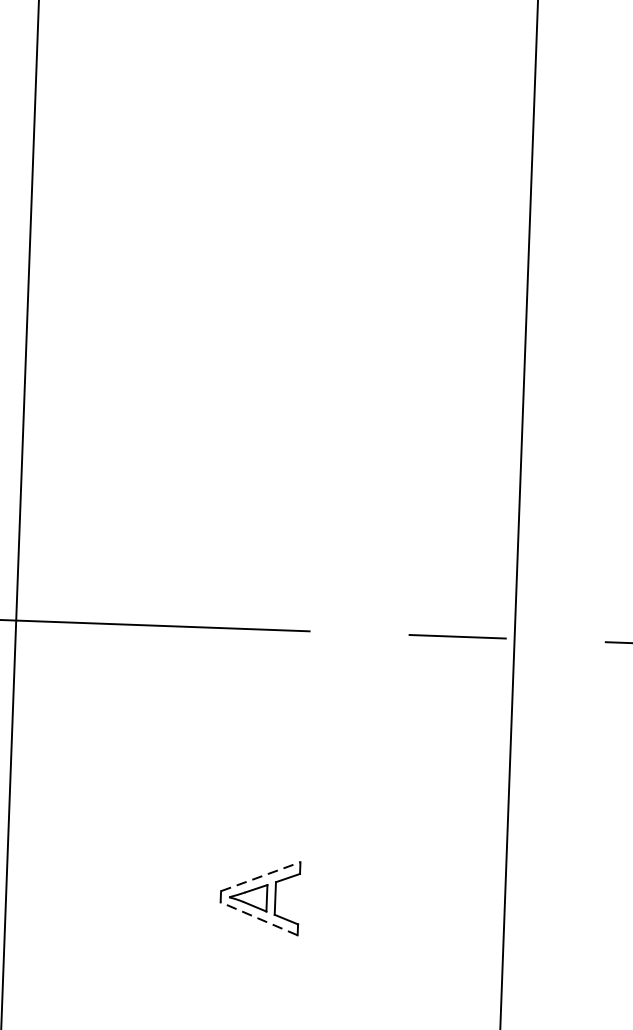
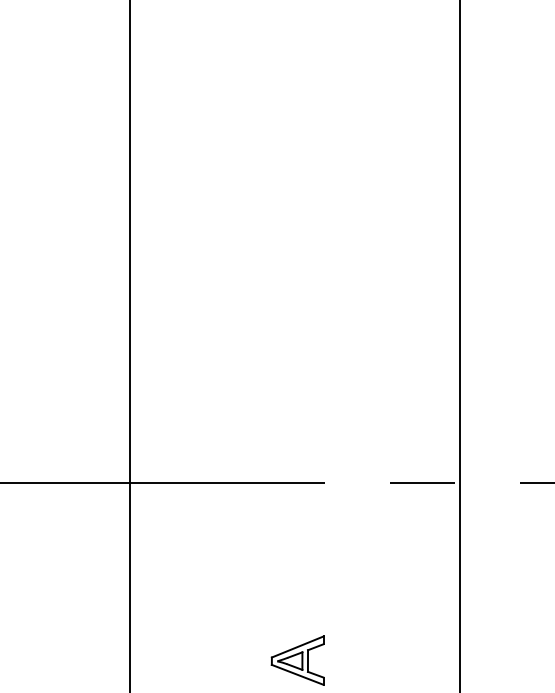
line: (260, 875) -> (297, 646), dashed -> solid
line: (258, 918) -> (297, 674), dashed -> solid

